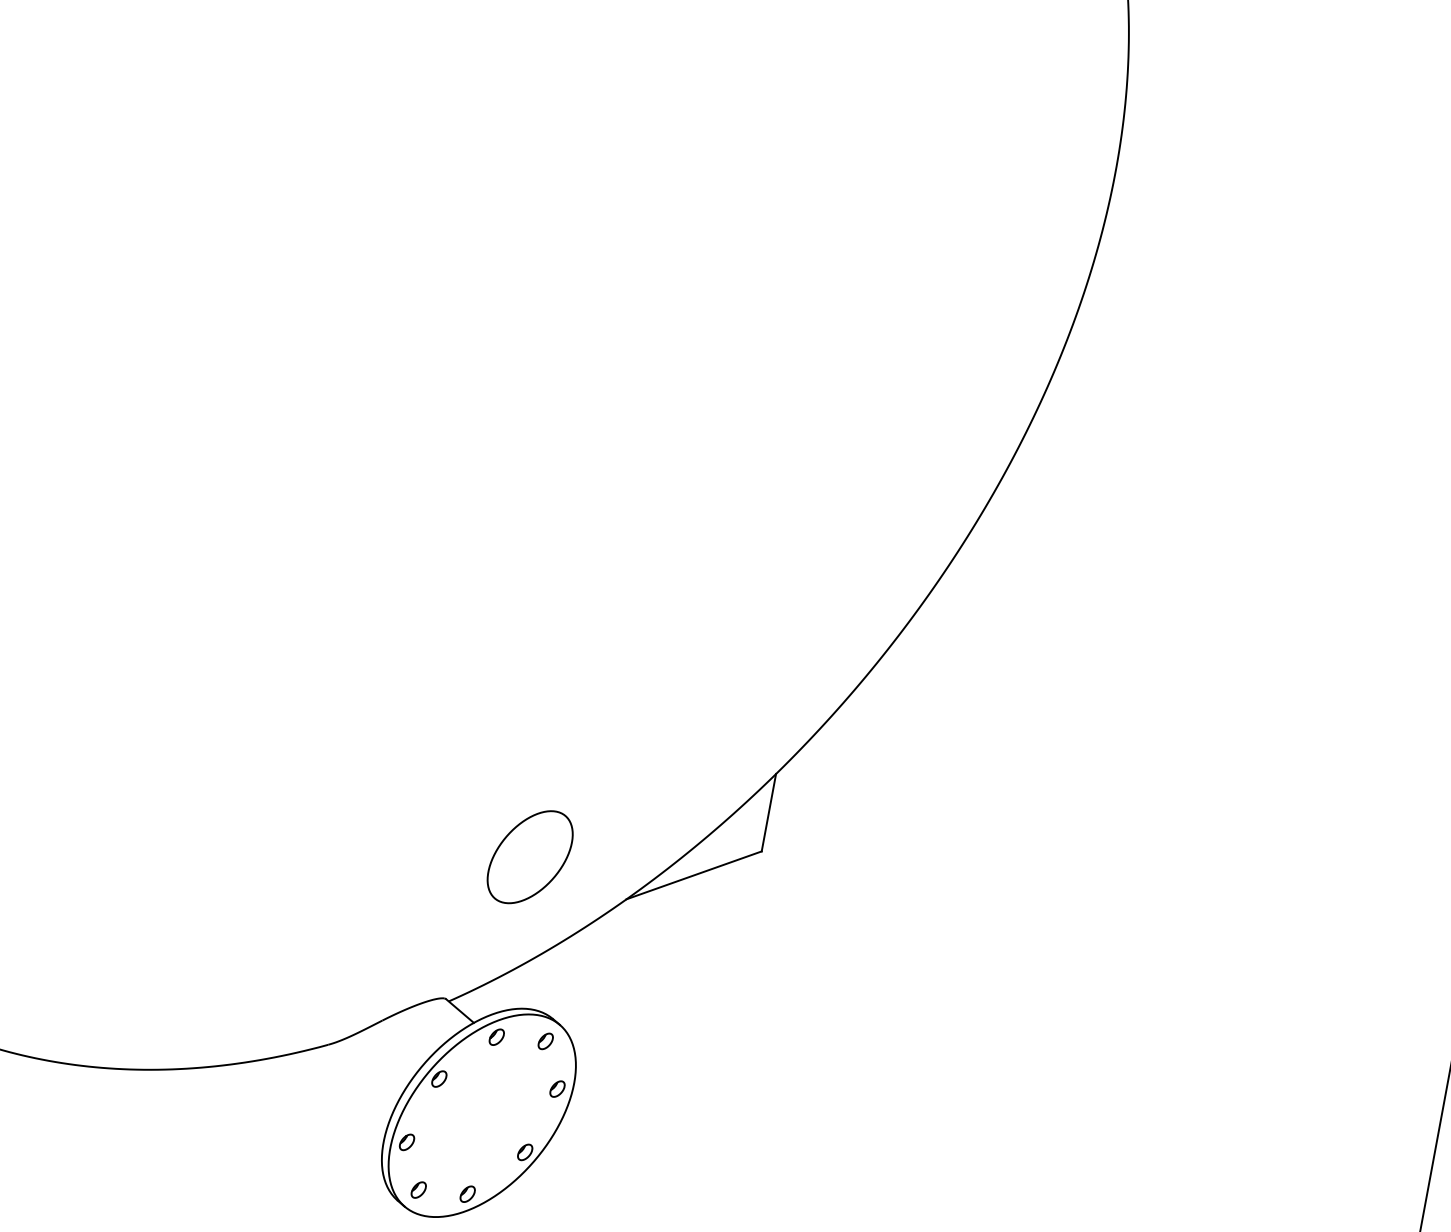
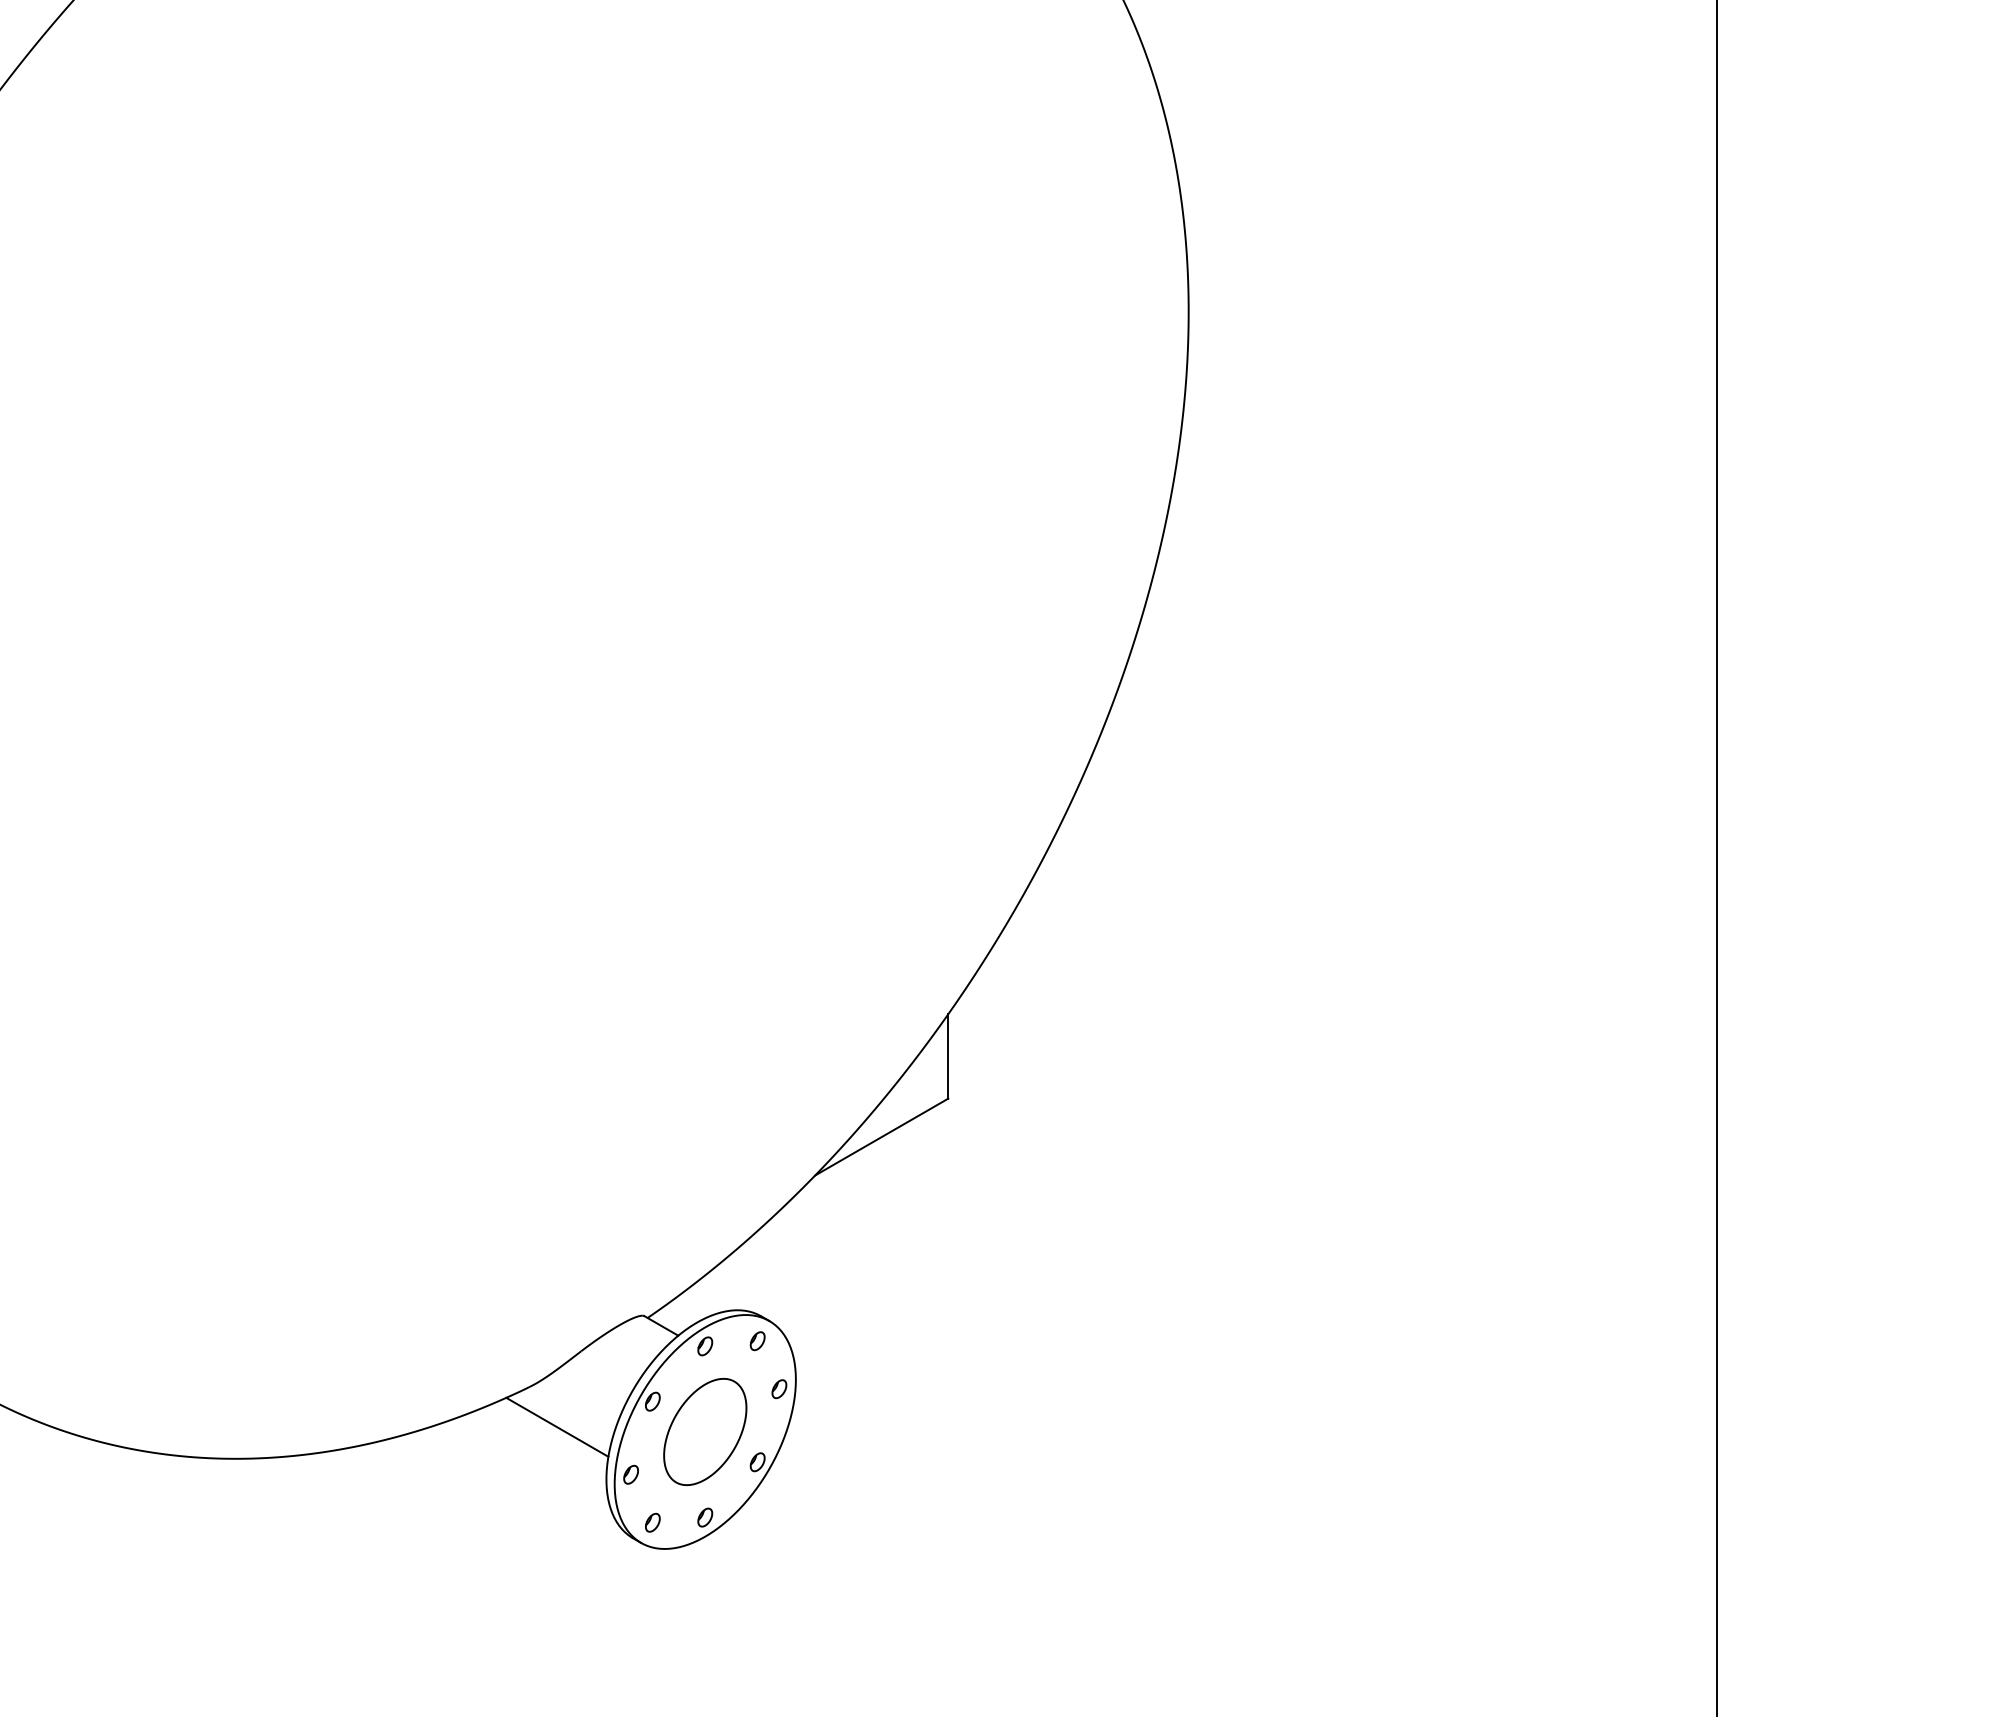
part: (530, 856) -> (705, 1431), moved
line: (347, 1085) -> (557, 1426), added

